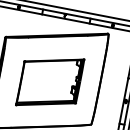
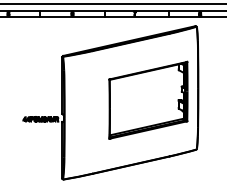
part: (50, 81) -> (148, 99), moved

